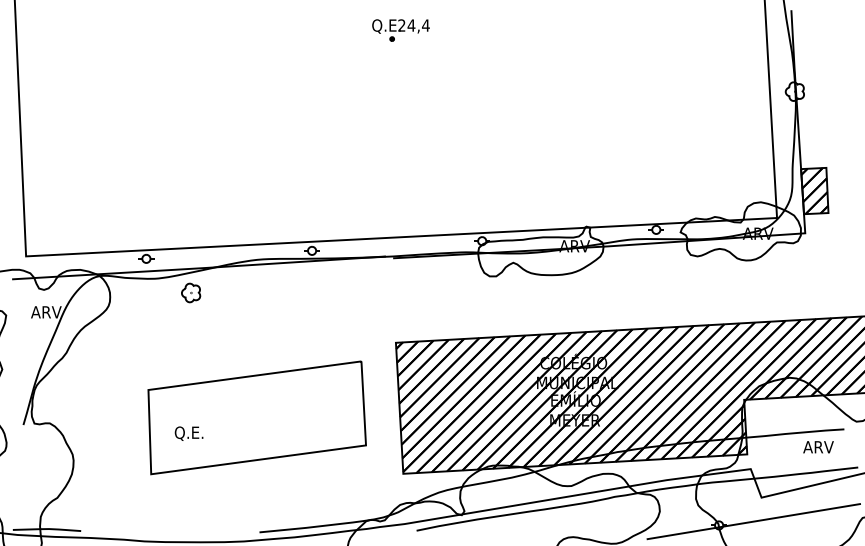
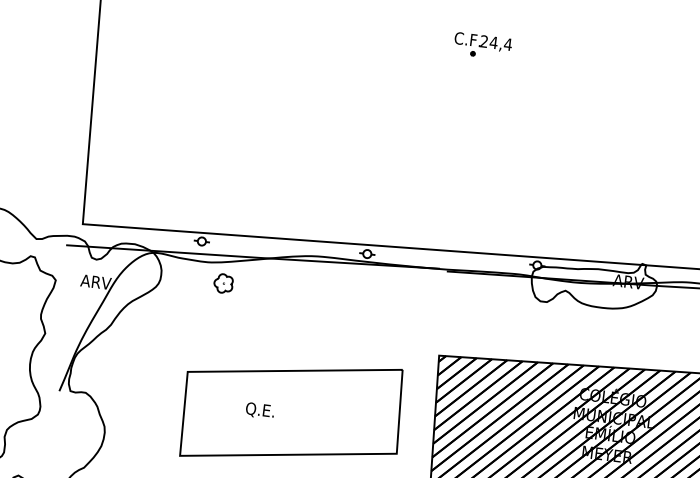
text: (389, 26) -> (471, 40), Q.E. -> C.F.
part: (191, 292) -> (224, 283), moved
text: (188, 433) -> (259, 410), moved

